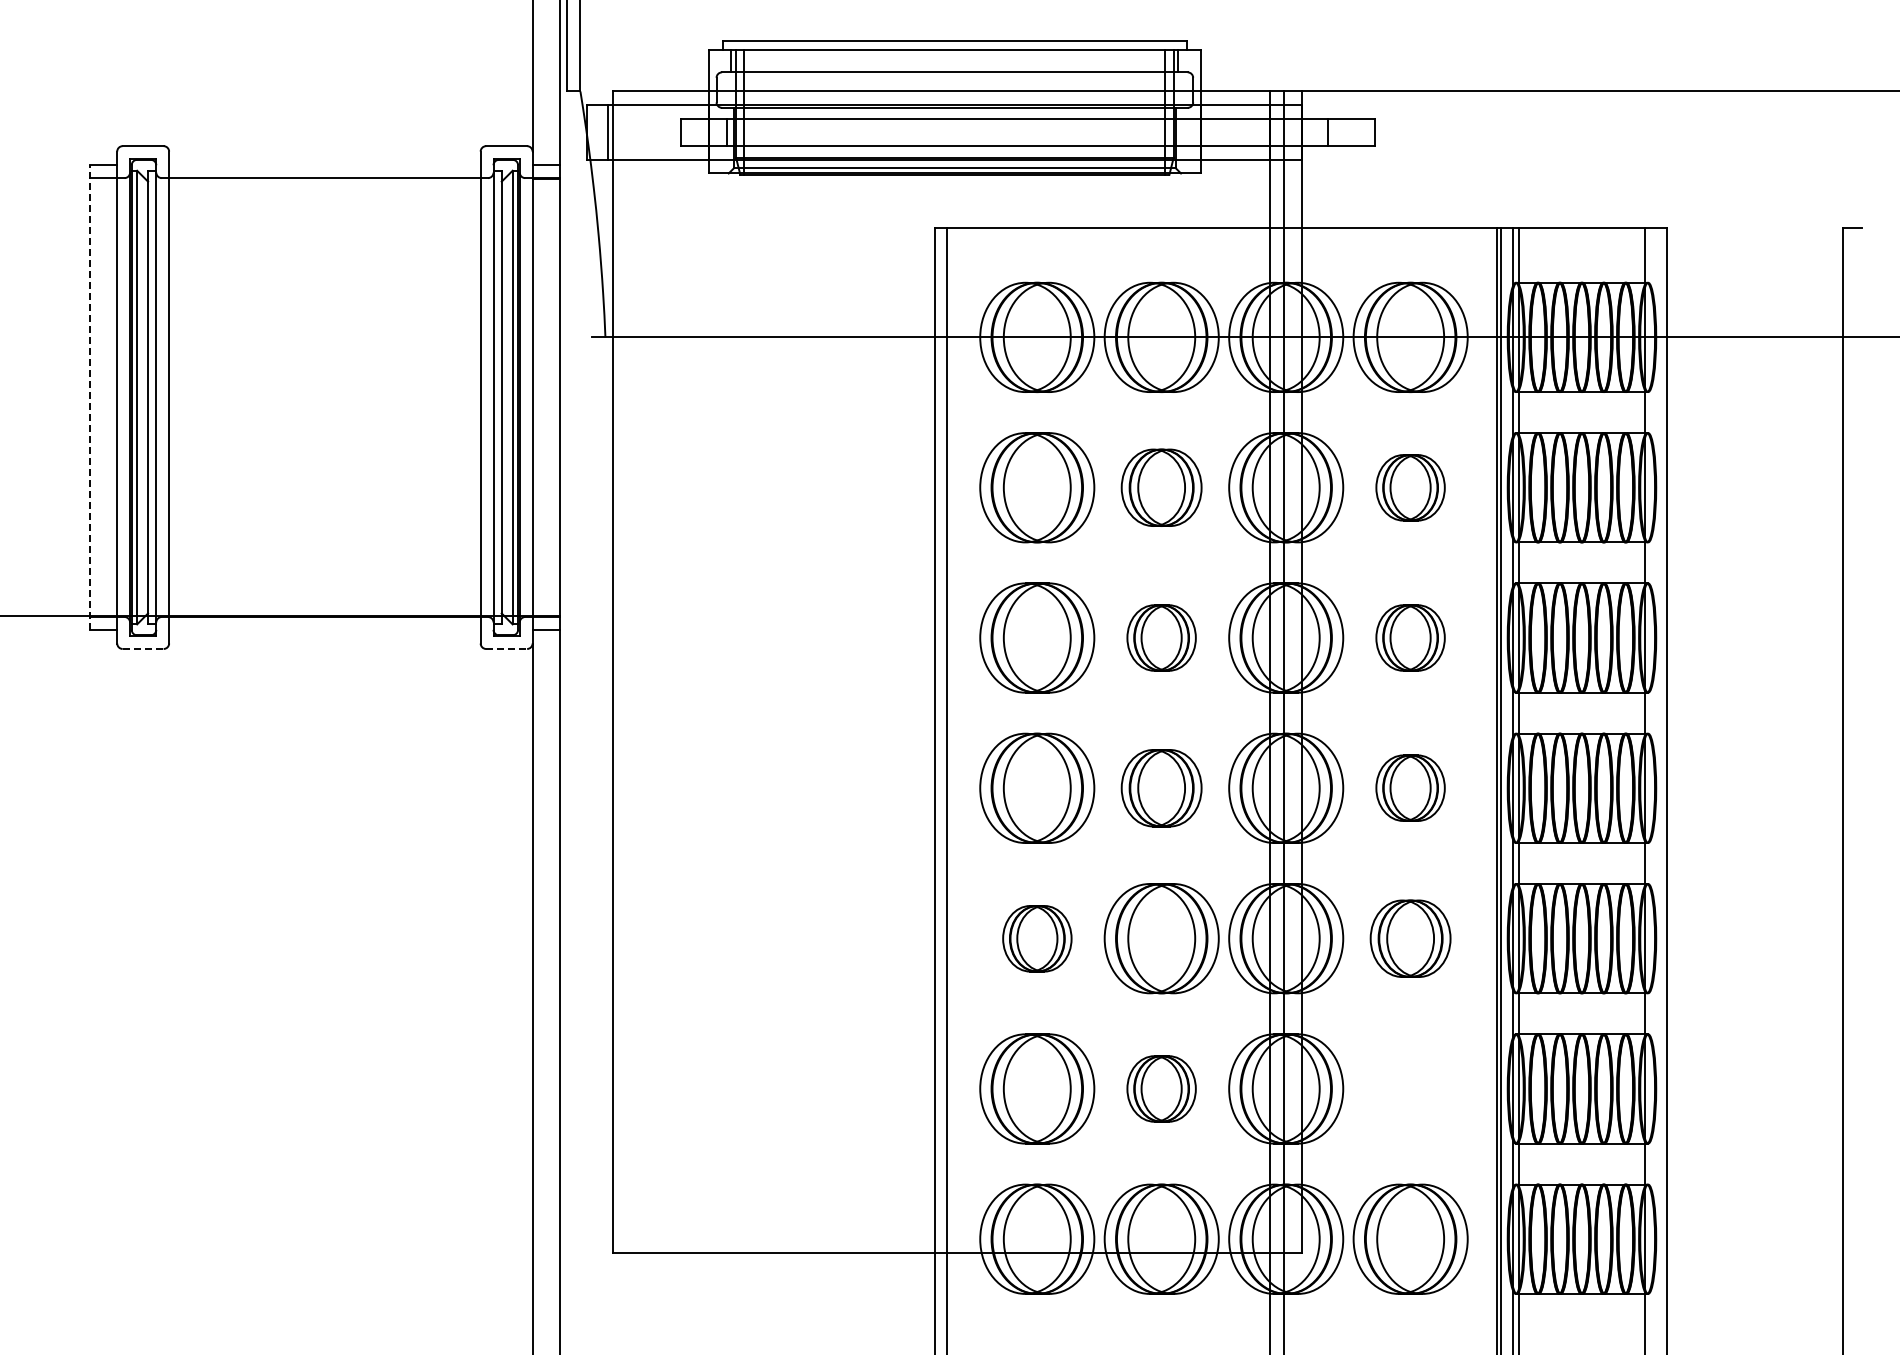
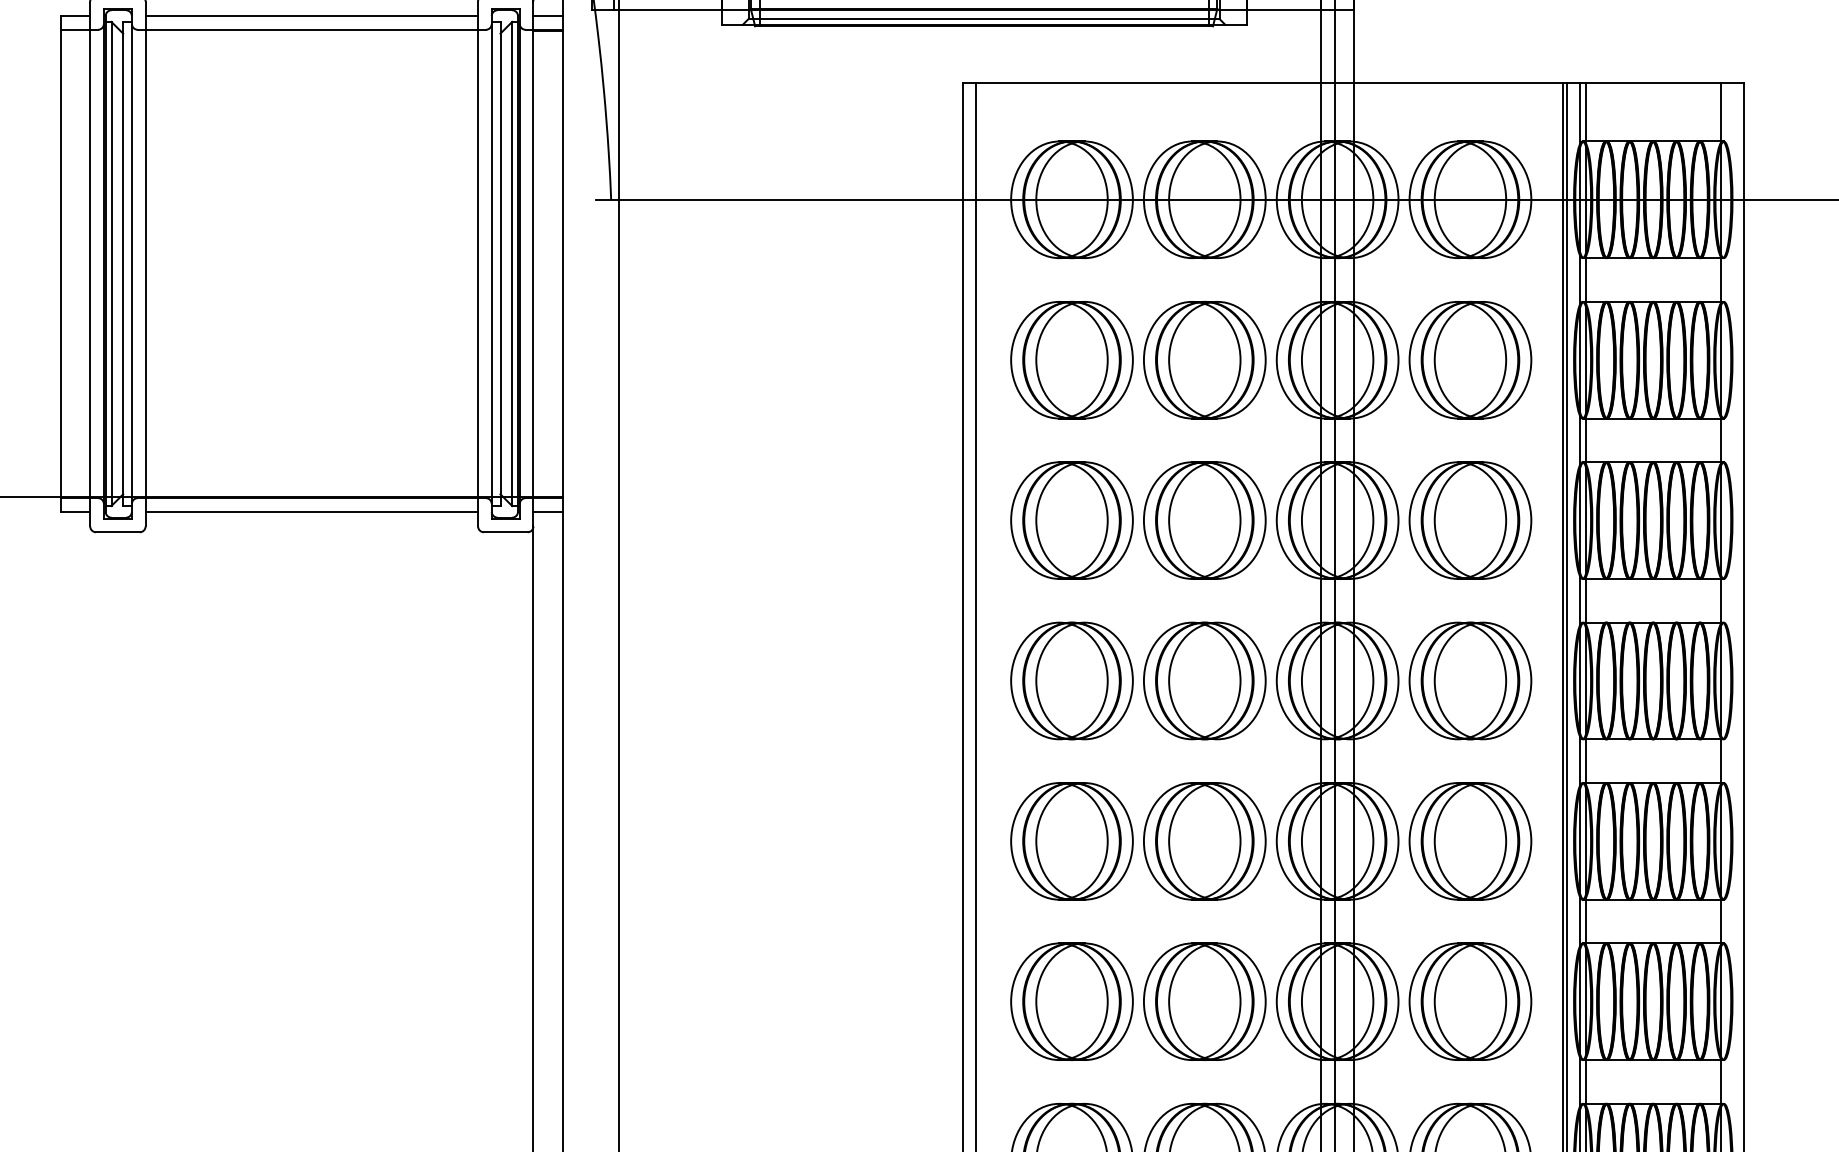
line: (324, 165) -> (311, 16), added
line: (89, 397) -> (60, 263), dashed -> solid
part: (1161, 487) -> (1204, 359), size x1.43
part: (1410, 487) -> (1470, 359), size x1.67
line: (324, 629) -> (311, 511), added
part: (1161, 637) -> (1204, 520), size x1.67
part: (1410, 637) -> (1470, 520), size x1.67
line: (143, 648) -> (118, 531), dashed -> solid
line: (507, 648) -> (506, 531), dashed -> solid
part: (1161, 787) -> (1204, 680), size x1.43
part: (1410, 787) -> (1470, 680), size x1.67
part: (1037, 938) -> (1072, 841), size x1.67
part: (1410, 938) -> (1470, 841), size x1.43
part: (1161, 1088) -> (1204, 1001), size x1.67
part: (1410, 1088) -> (1470, 1001), added

